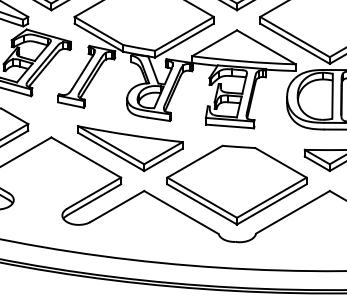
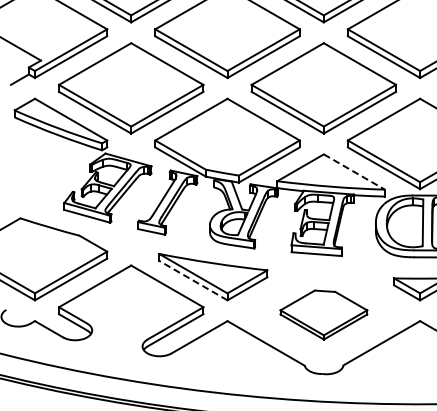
line: (266, 47) -> (354, 172), solid -> dashed
line: (110, 151) -> (192, 280), solid -> dashed
part: (236, 184) -> (323, 314), size x0.6

